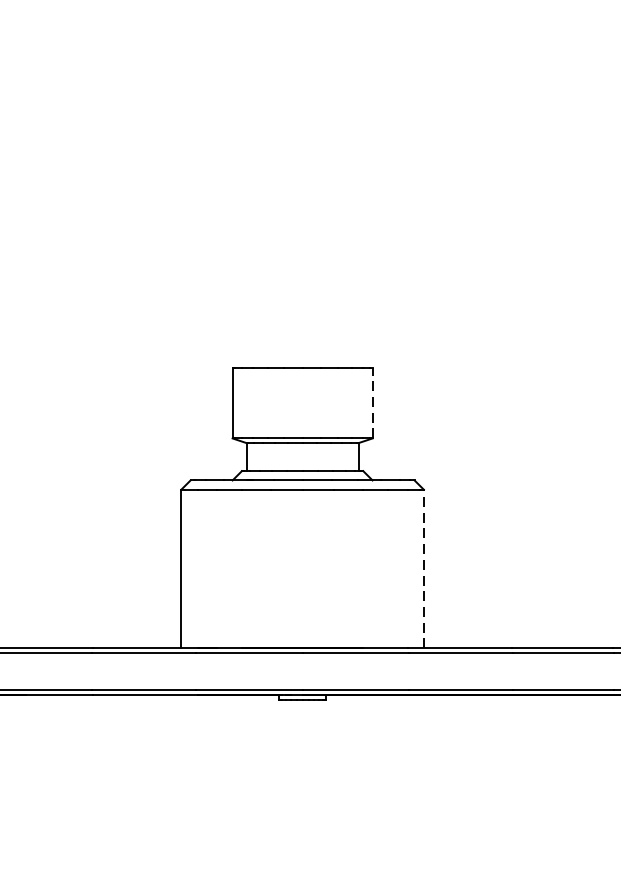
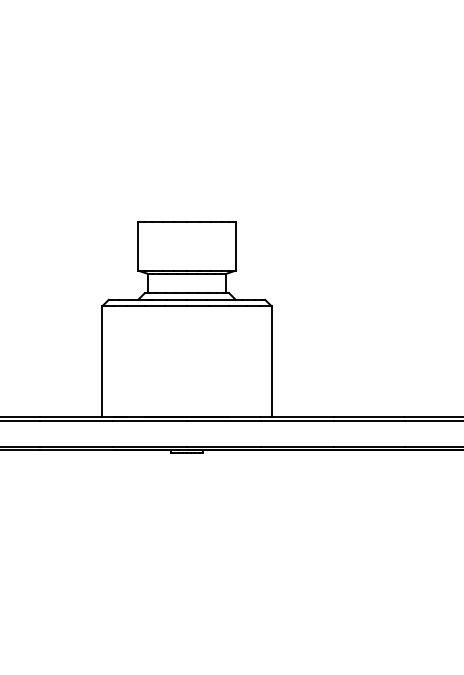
line: (371, 402) -> (235, 245), dashed -> solid
line: (423, 568) -> (271, 361), dashed -> solid

